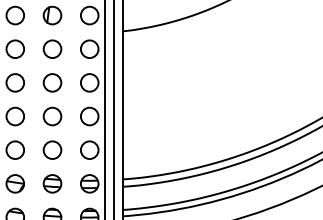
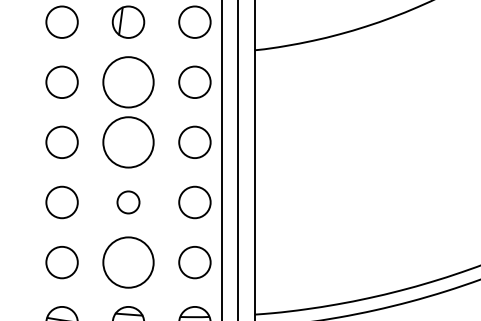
circle: (52, 49) -> (128, 82), size x1.6
circle: (52, 82) -> (128, 141), size x1.6
circle: (52, 116) -> (128, 202), size x0.7
circle: (52, 150) -> (128, 263), size x1.6

